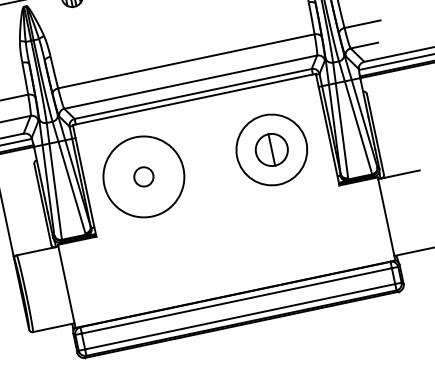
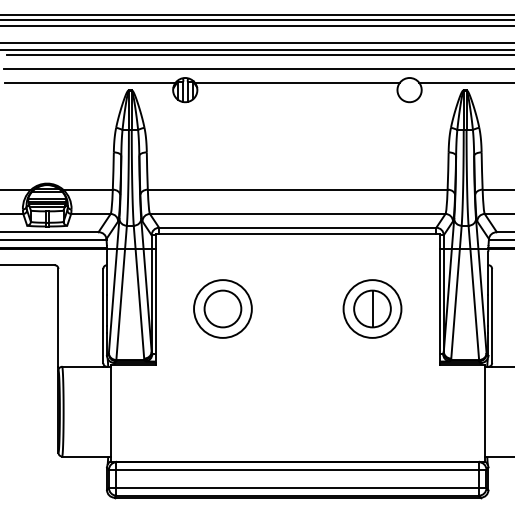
circle: (271, 149) -> (372, 308), size x0.71
circle: (143, 176) -> (222, 308), size x0.62
circle: (143, 176) -> (222, 308), size x1.67

